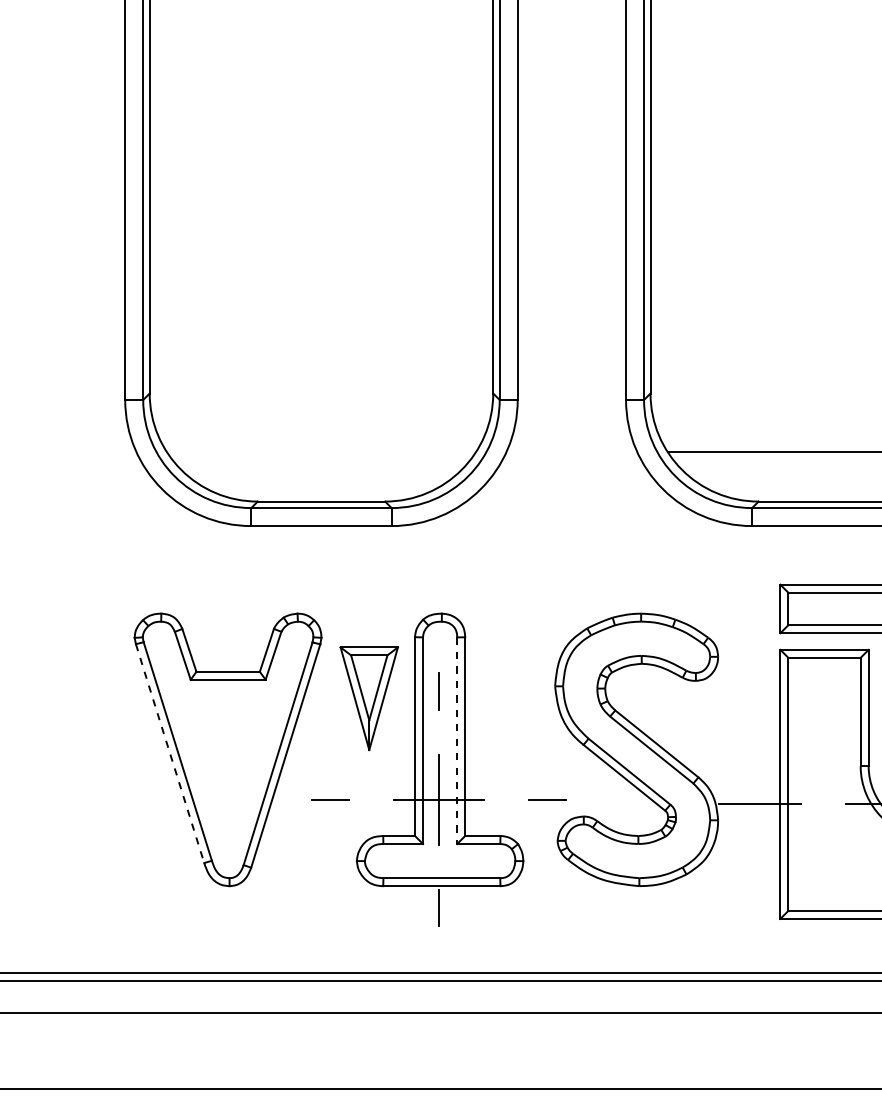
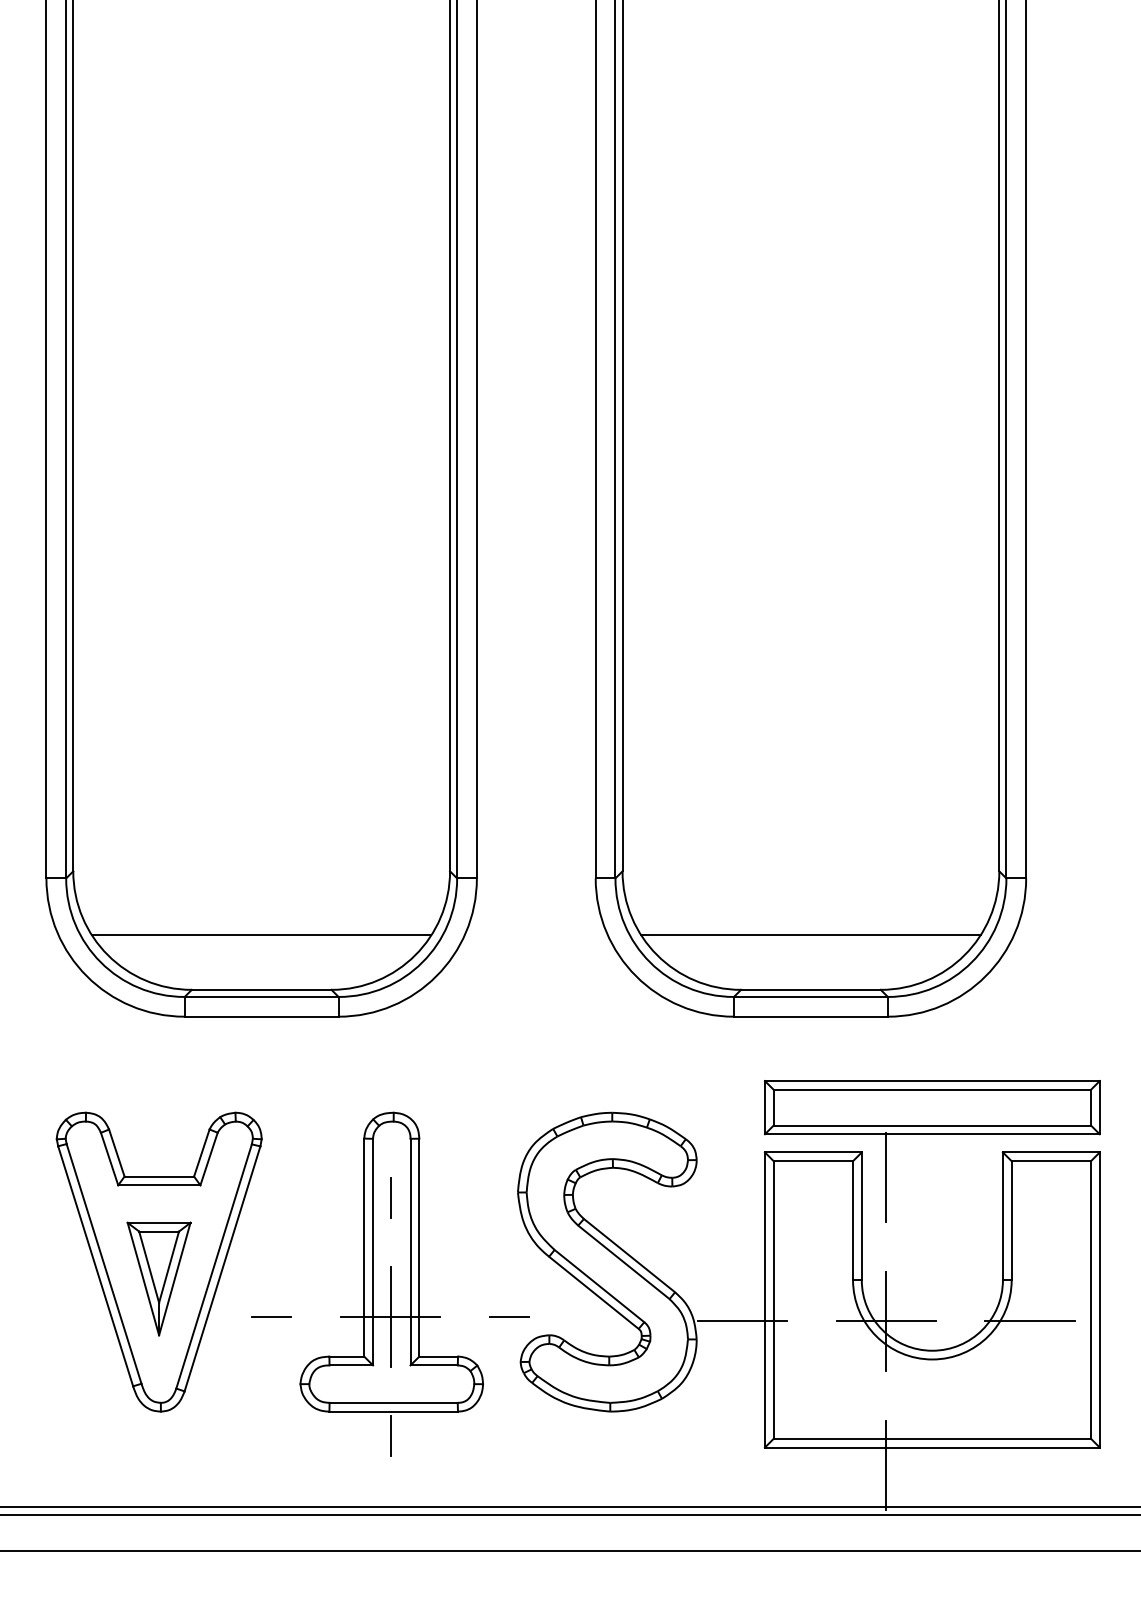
line: (321, 452) -> (261, 935), added
part: (368, 698) -> (158, 1278), moved
line: (457, 741) -> (410, 1252), dashed -> solid
line: (169, 753) -> (95, 1266), dashed -> solid

